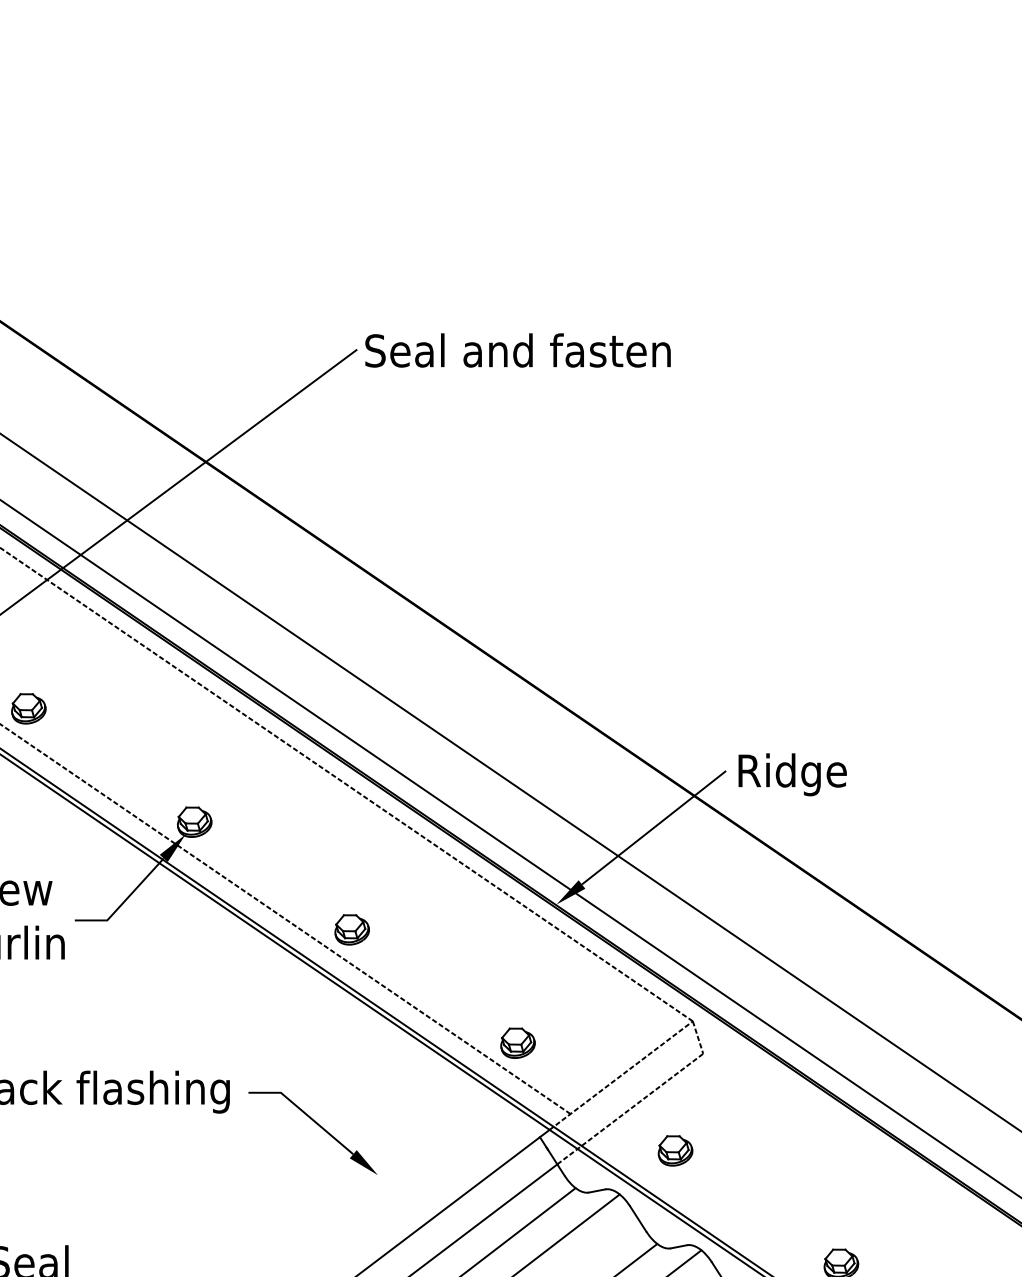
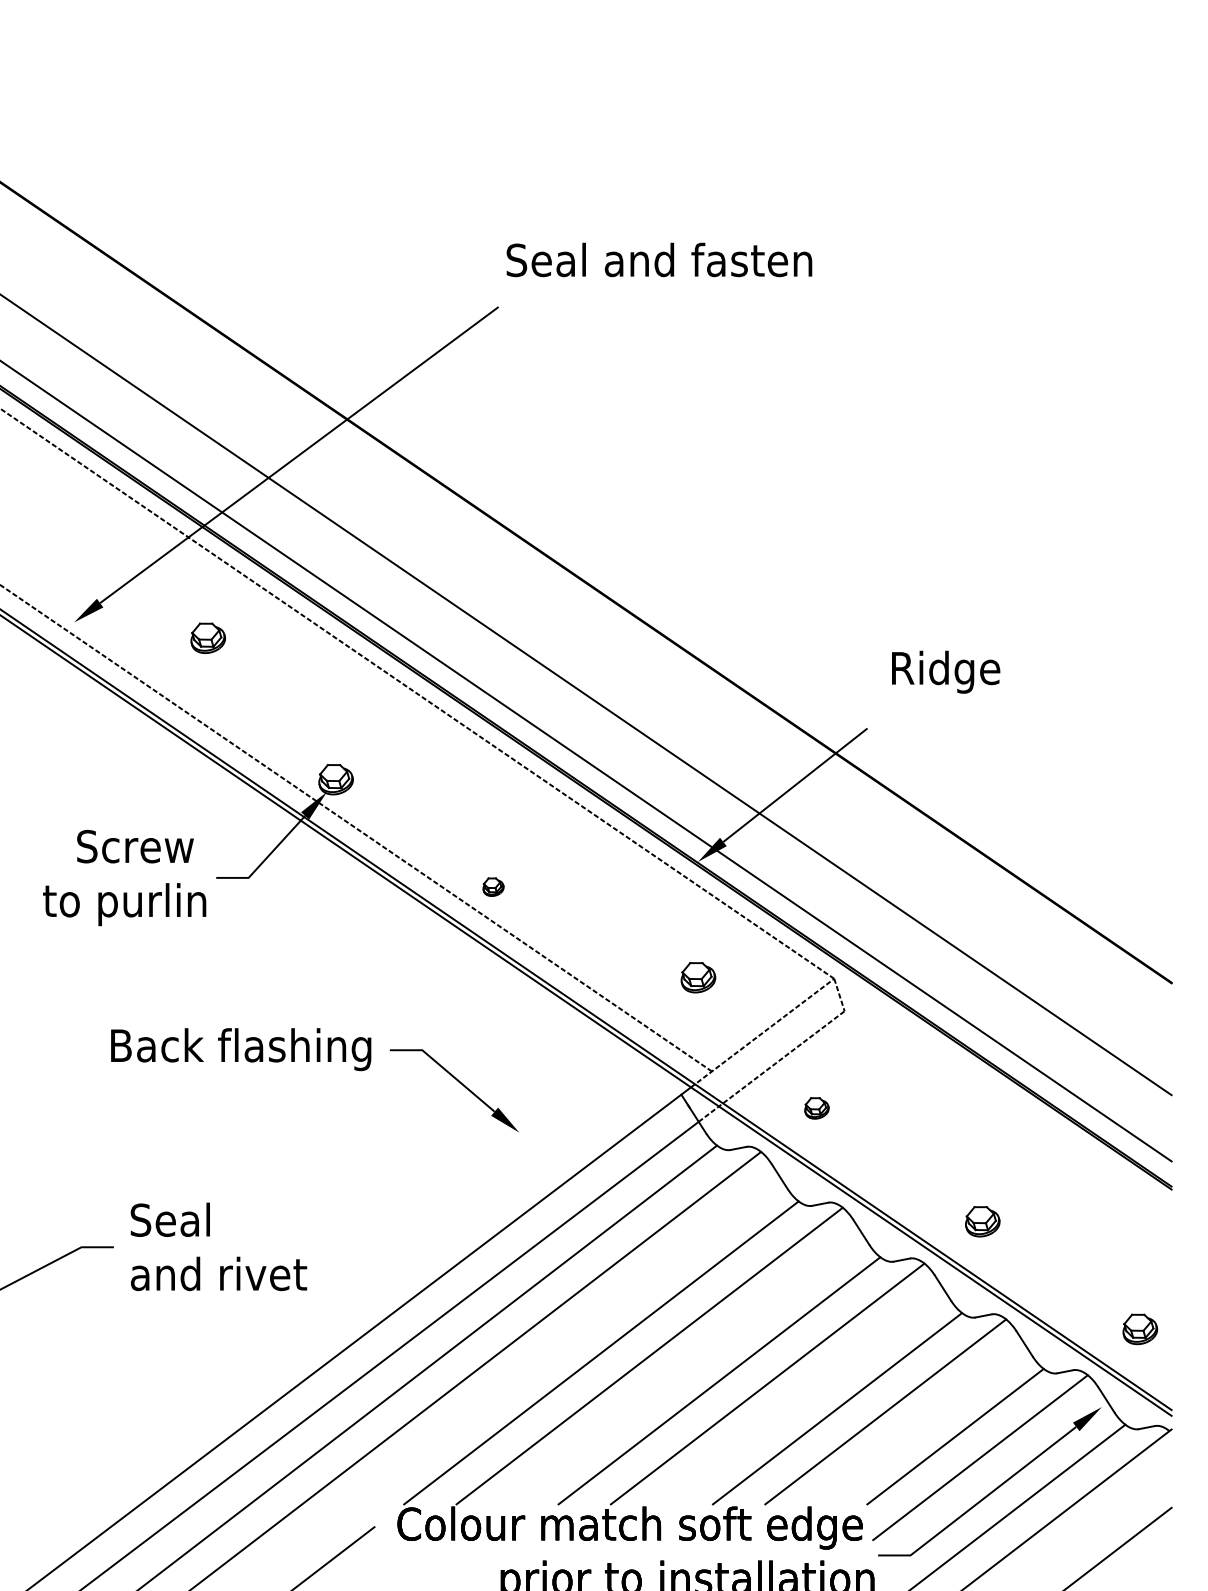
text: (518, 350) -> (659, 259), moved
part: (28, 708) -> (207, 637), moved
text: (793, 774) -> (946, 671), moved
part: (352, 929) -> (493, 886), size x0.6
part: (518, 1043) -> (698, 977), moved
part: (675, 1151) -> (816, 1108), size x0.7

